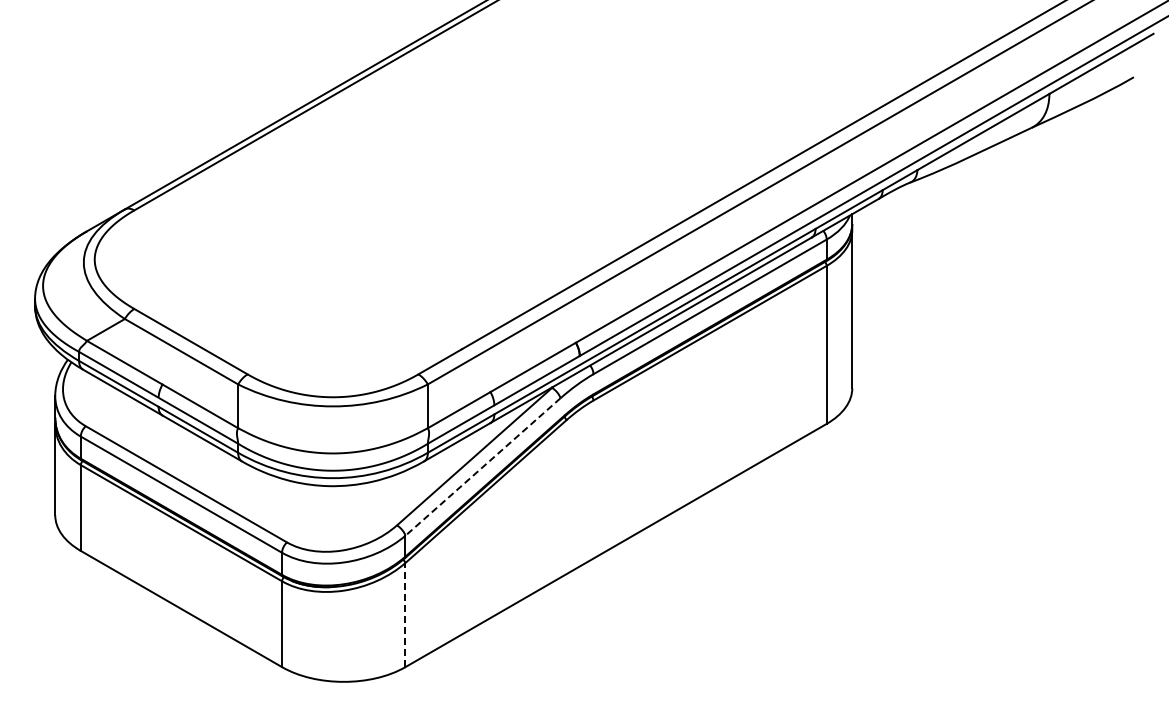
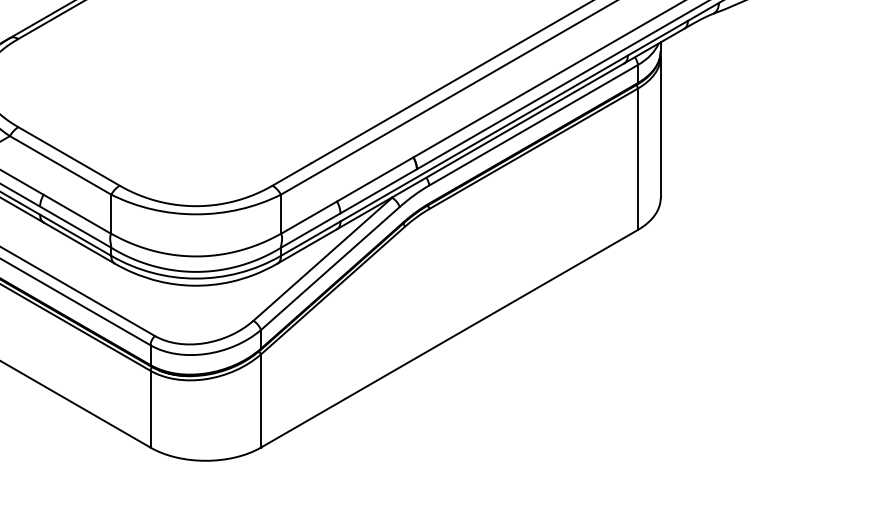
line: (483, 467) -> (330, 269), dashed -> solid
line: (405, 614) -> (260, 400), dashed -> solid

